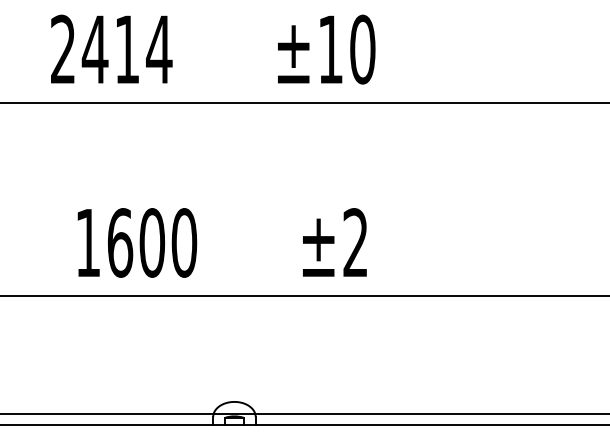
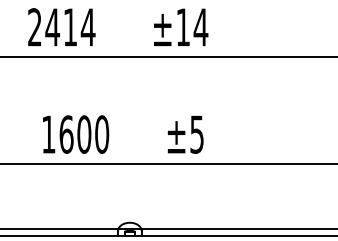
text: (361, 49) -> (200, 27), ±10 -> ±14
text: (354, 242) -> (196, 134), ±2 -> ±5

